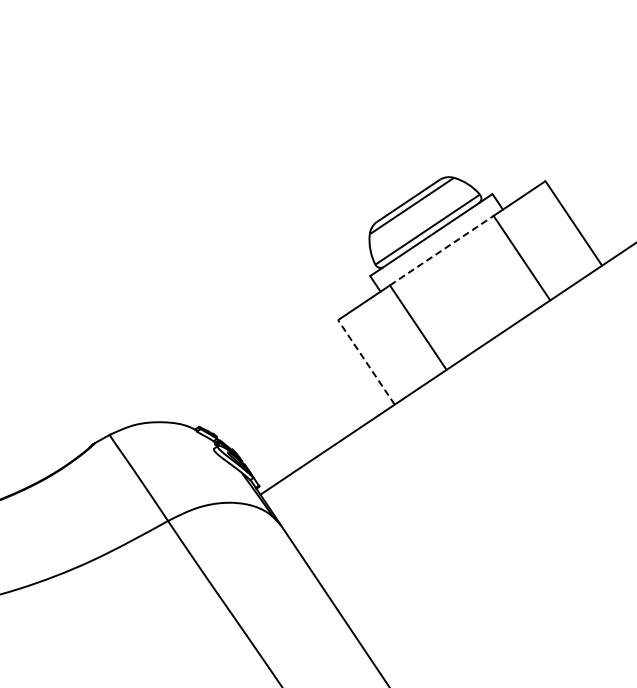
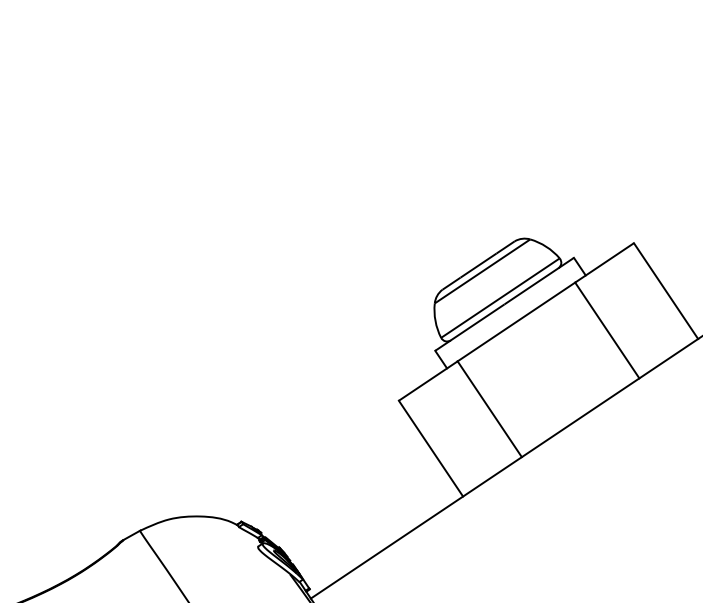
line: (442, 250) -> (517, 321), dashed -> solid
line: (366, 362) -> (431, 448), dashed -> solid

